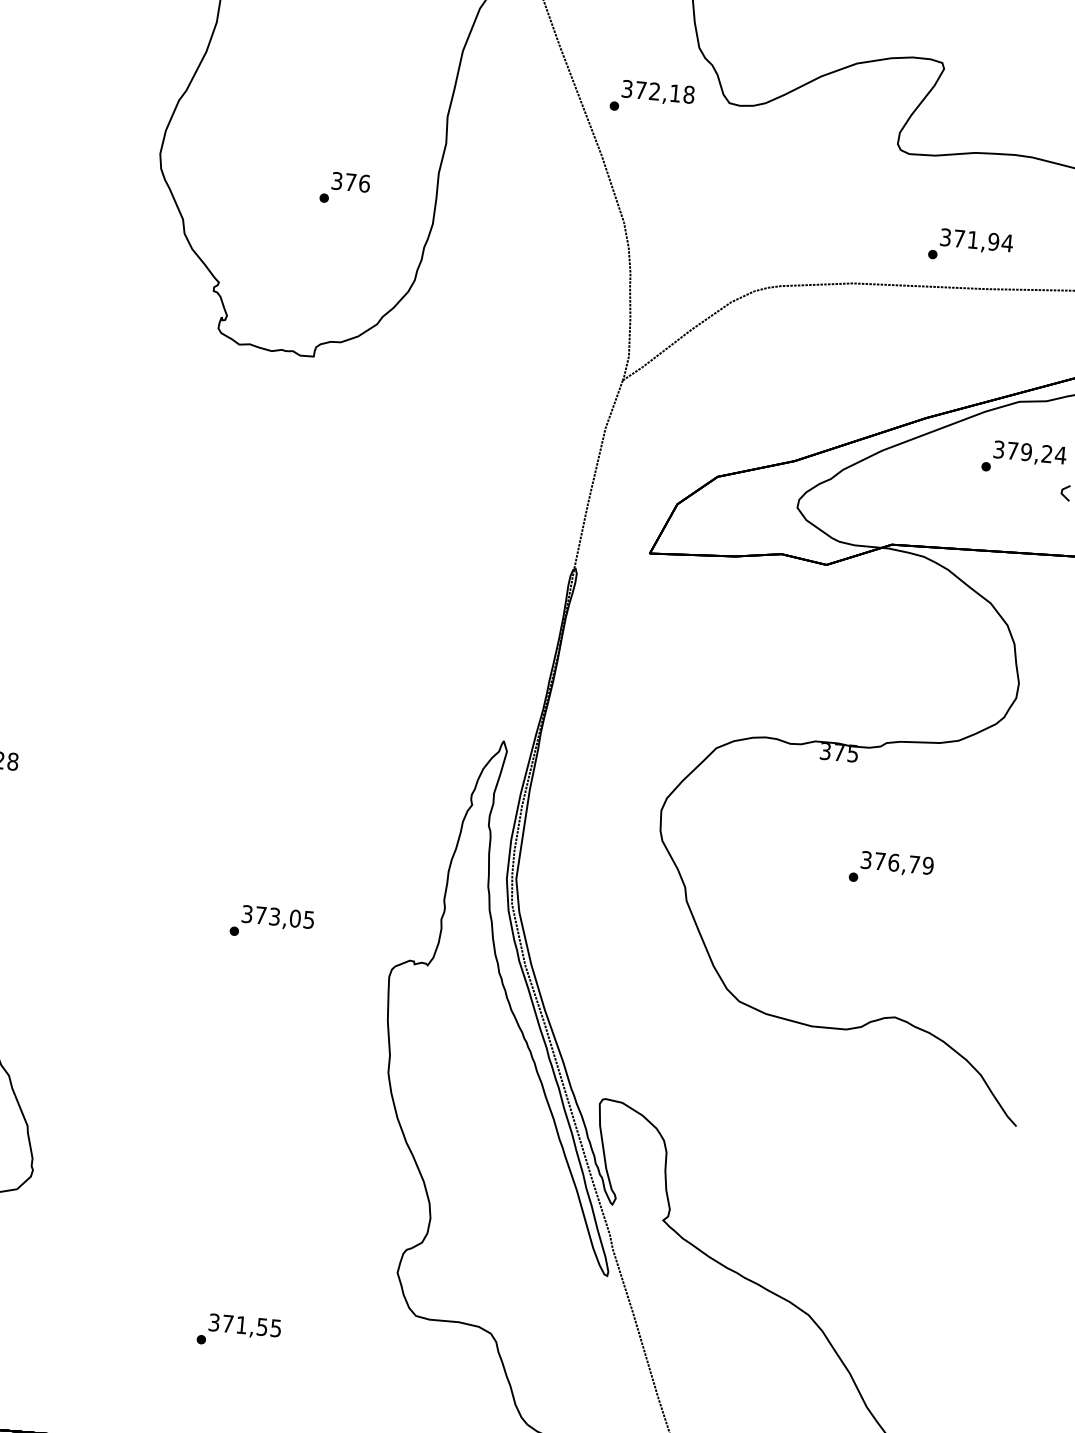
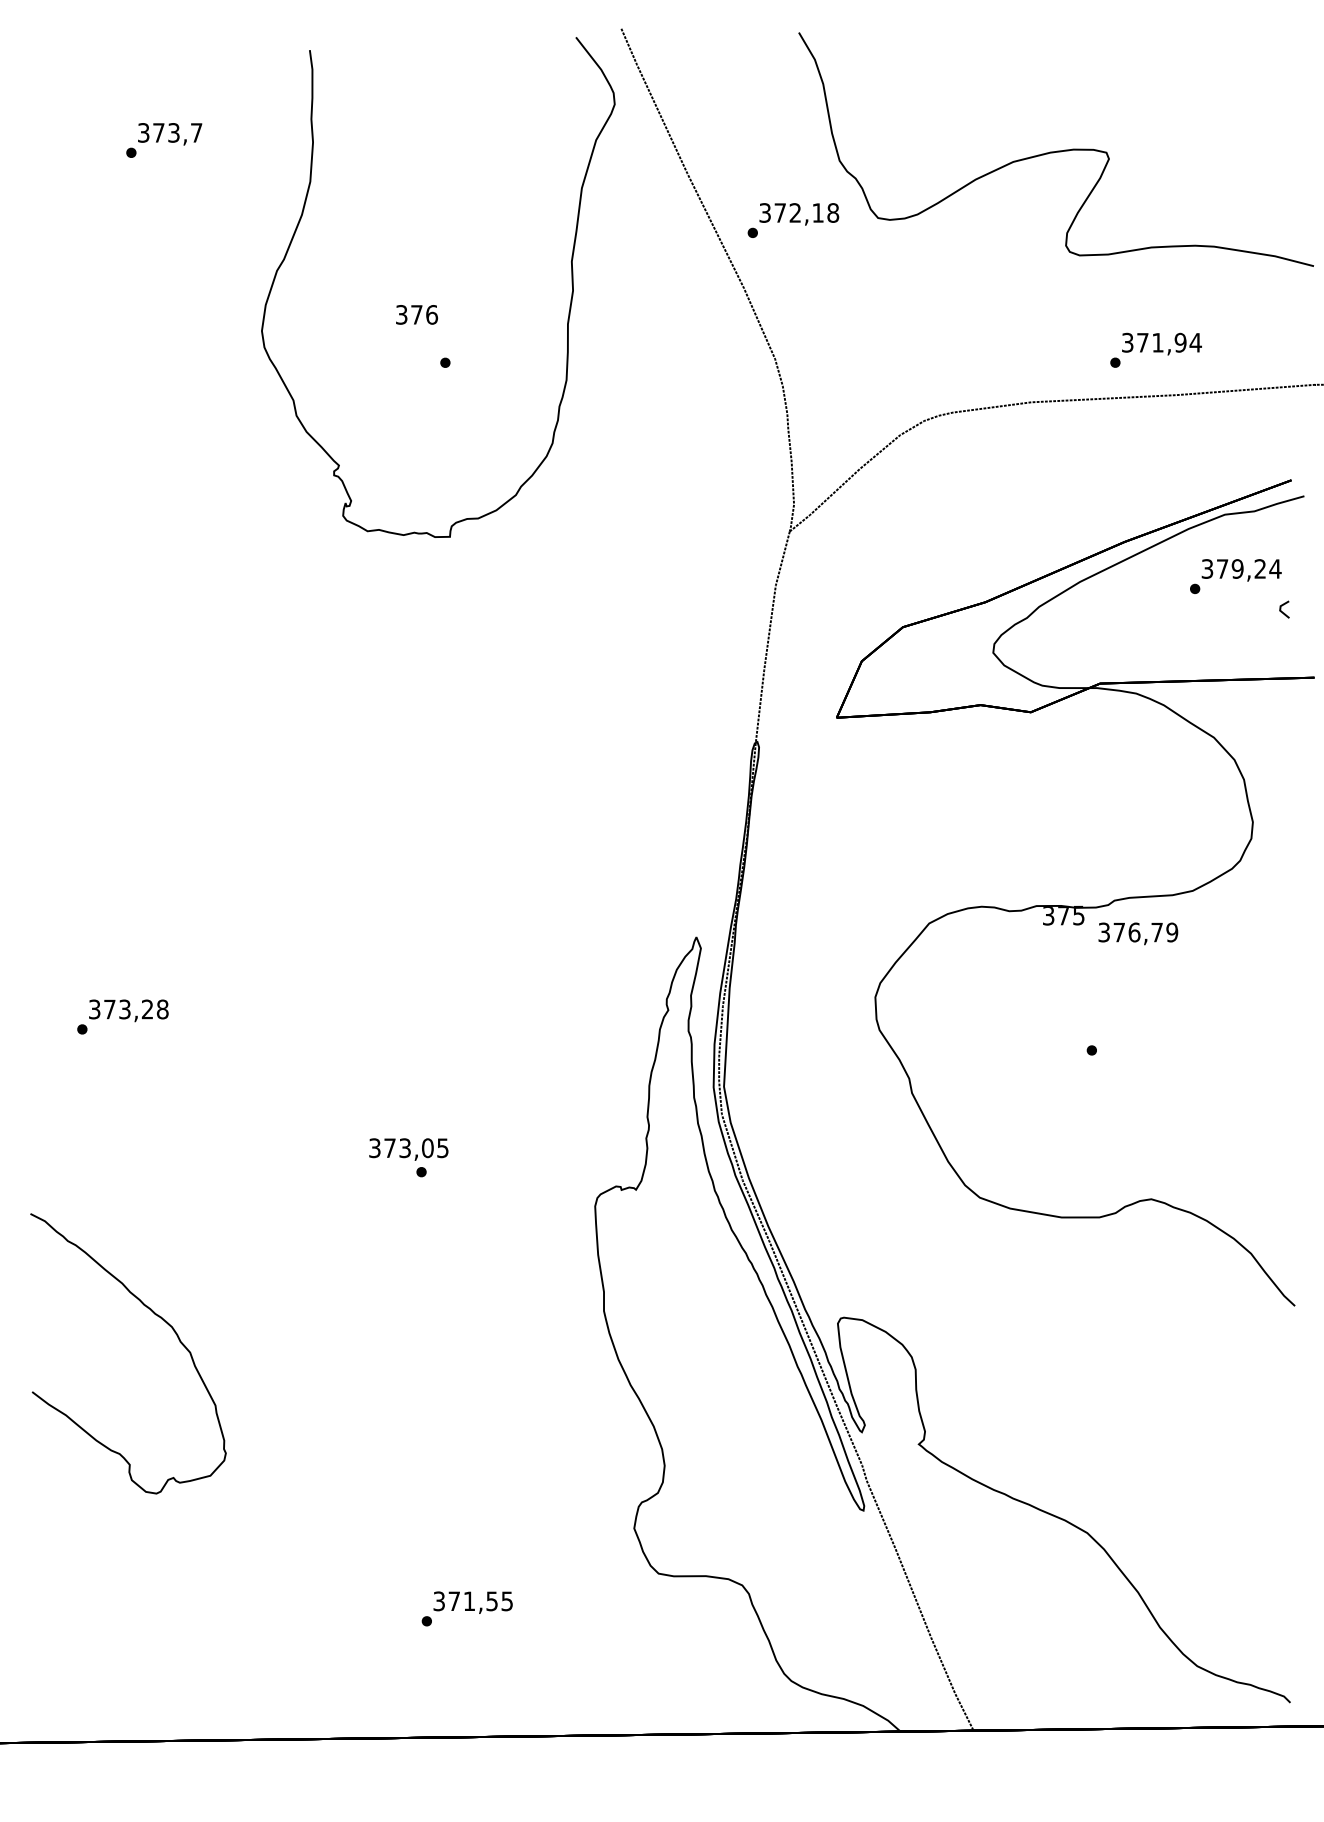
text: (350, 182) -> (416, 314), moved
text: (897, 863) -> (1138, 933), moved
text: (277, 918) -> (408, 1149), moved

